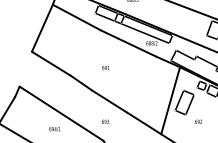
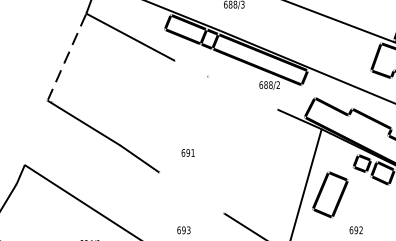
line: (42, 28) -> (67, 57), solid -> dashed
line: (128, 43) -> (226, 85), removed
text: (105, 68) -> (187, 153), moved
line: (109, 101) -> (191, 192), removed

